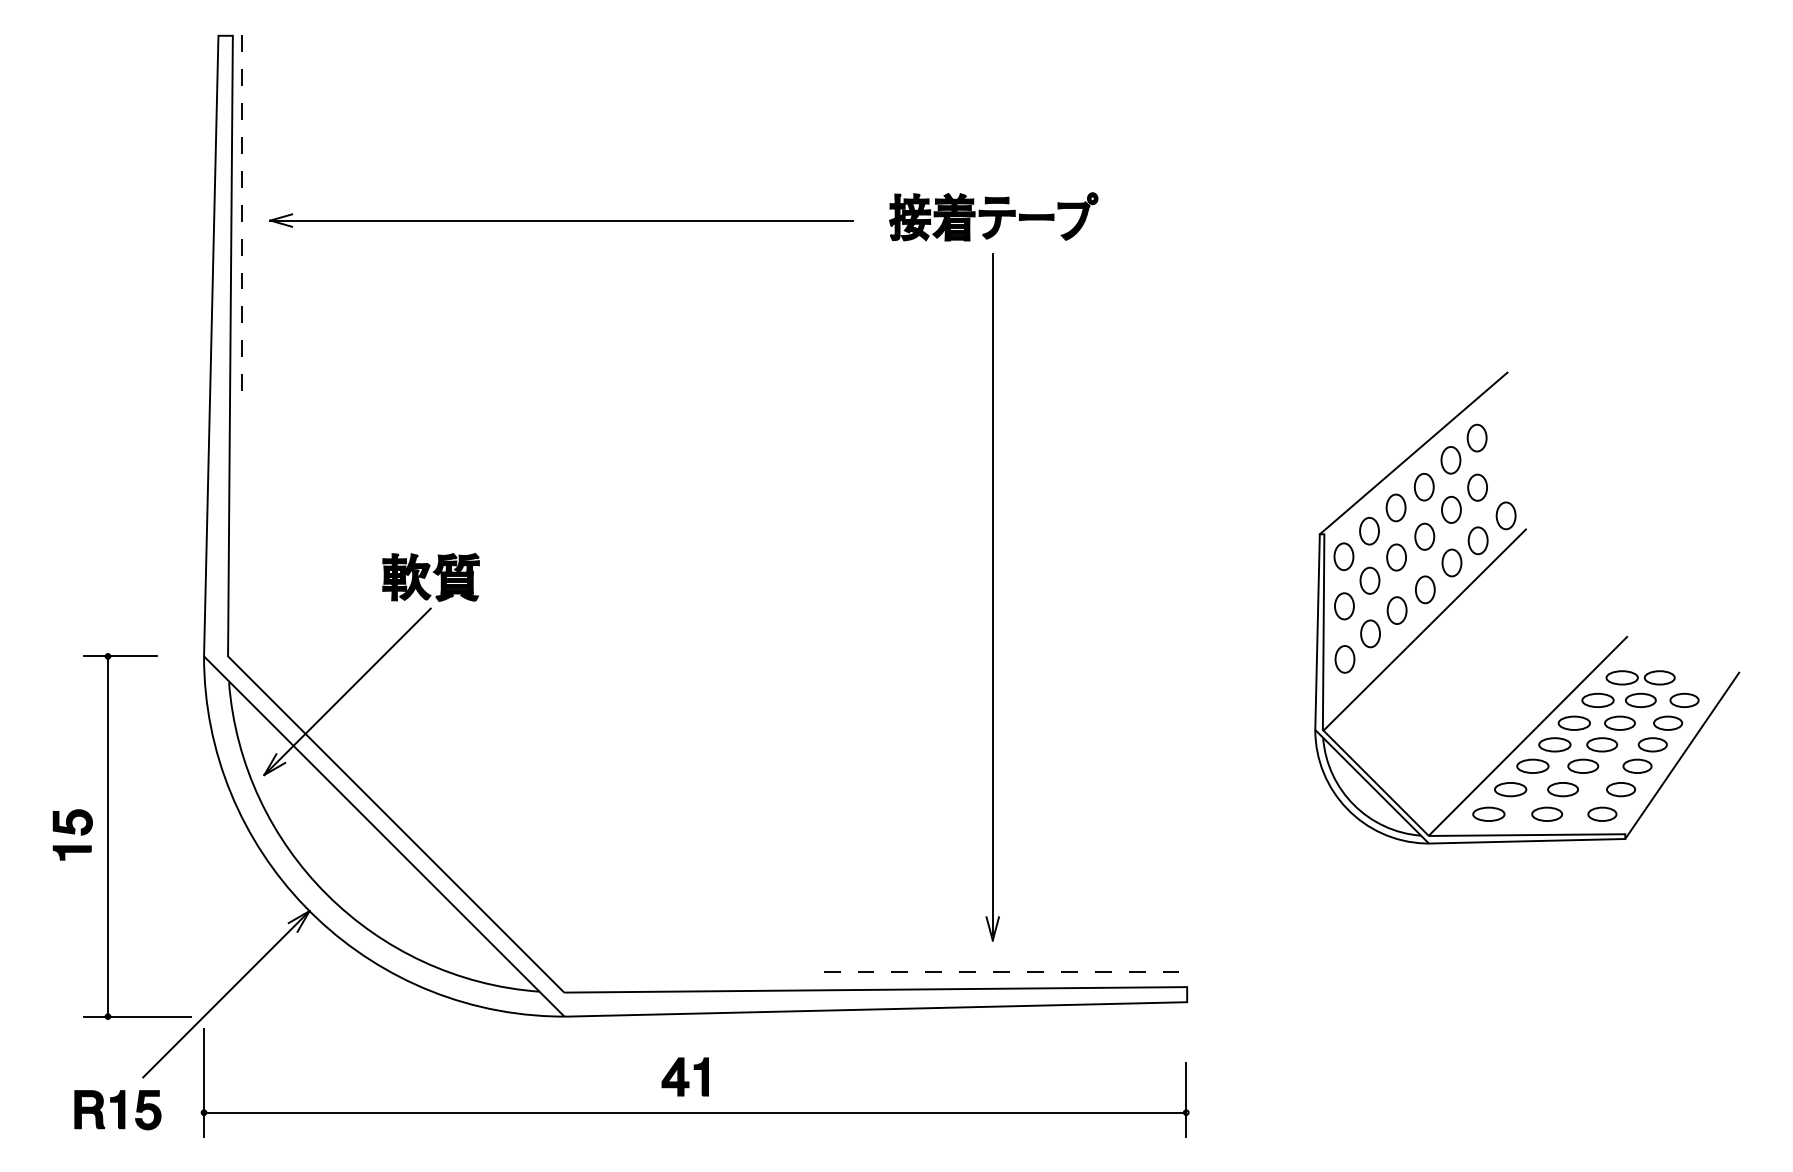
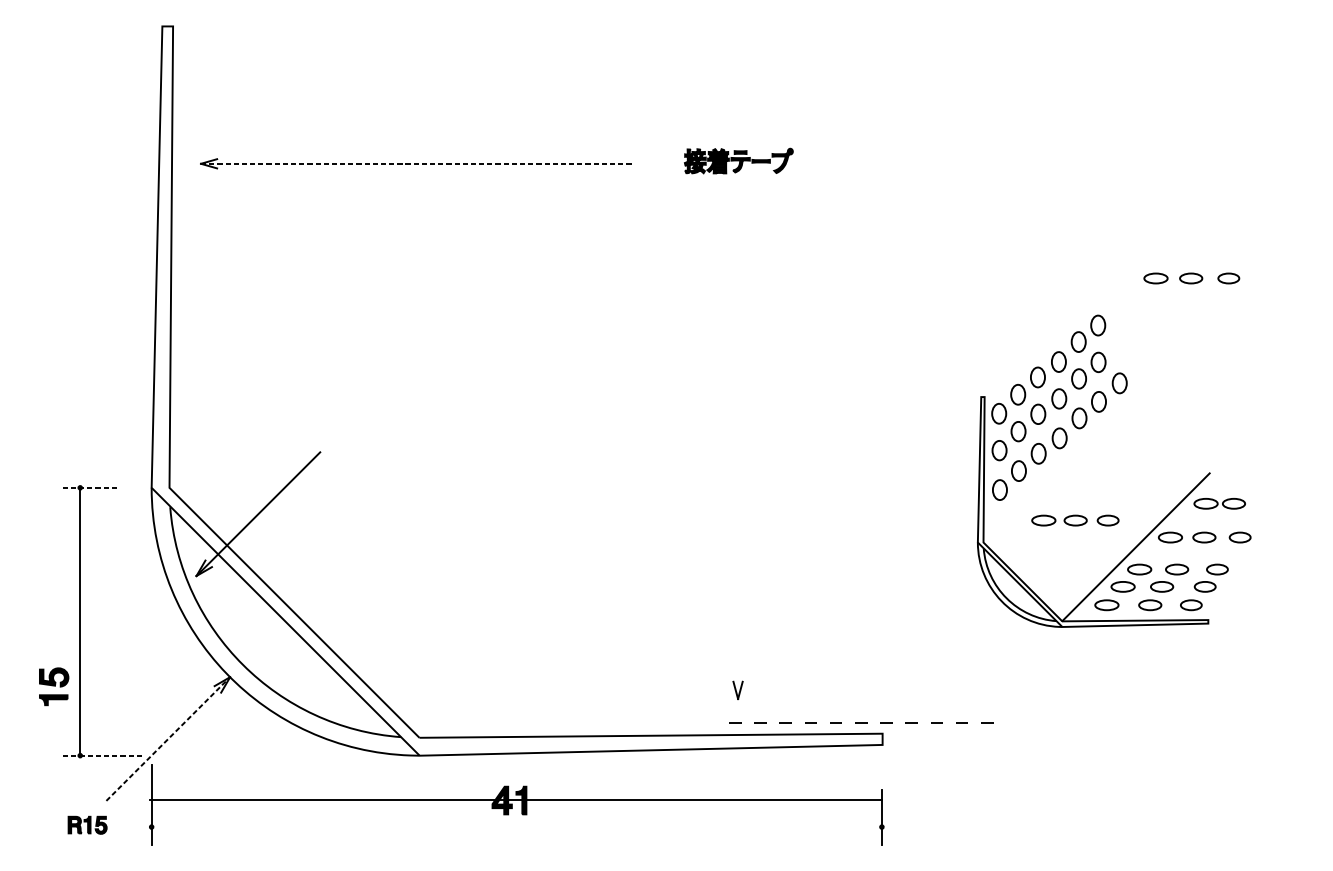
line: (241, 212) -> (179, 157), removed
part: (993, 216) -> (738, 160), size x0.7
line: (562, 220) -> (418, 163), solid -> dashed
line: (1413, 453) -> (1050, 336), removed
part: (430, 576) -> (320, 428), removed
line: (992, 594) -> (737, 441), removed
line: (1424, 629) -> (1059, 467), removed
line: (120, 656) -> (89, 487), solid -> dashed
part: (1640, 699) -> (1075, 519), moved
part: (1602, 744) -> (1191, 278), moved
line: (1682, 755) -> (1250, 561), removed
part: (72, 834) -> (53, 686), moved
line: (1001, 971) -> (861, 722), moved
line: (226, 994) -> (168, 739), solid -> dashed
line: (136, 1016) -> (101, 755), solid -> dashed
part: (117, 1110) -> (87, 825), size x0.6
line: (693, 1112) -> (515, 800), moved

